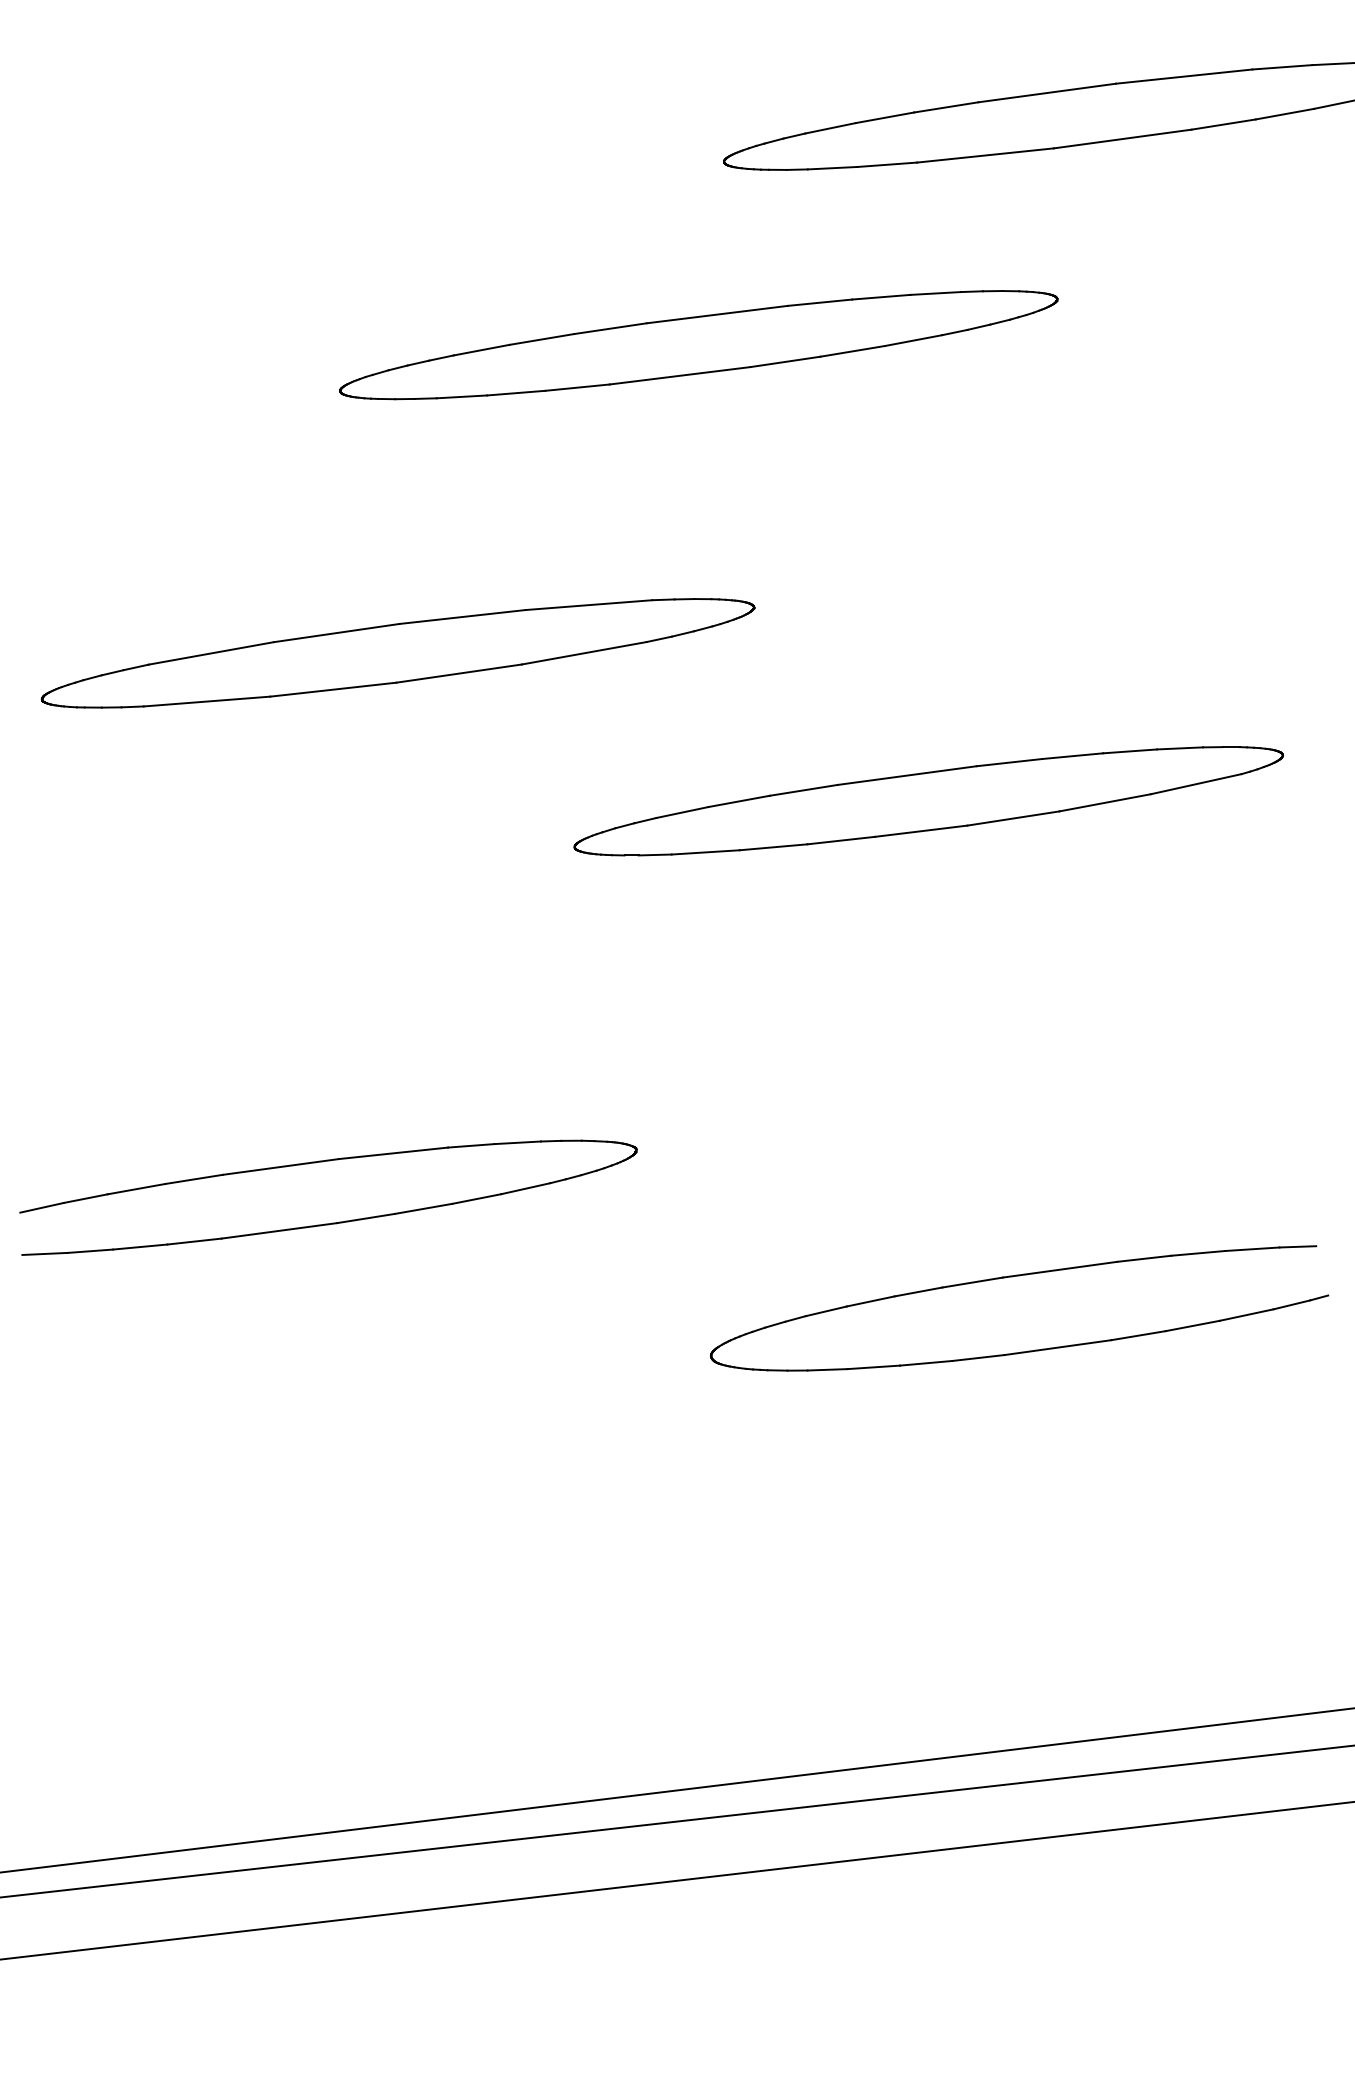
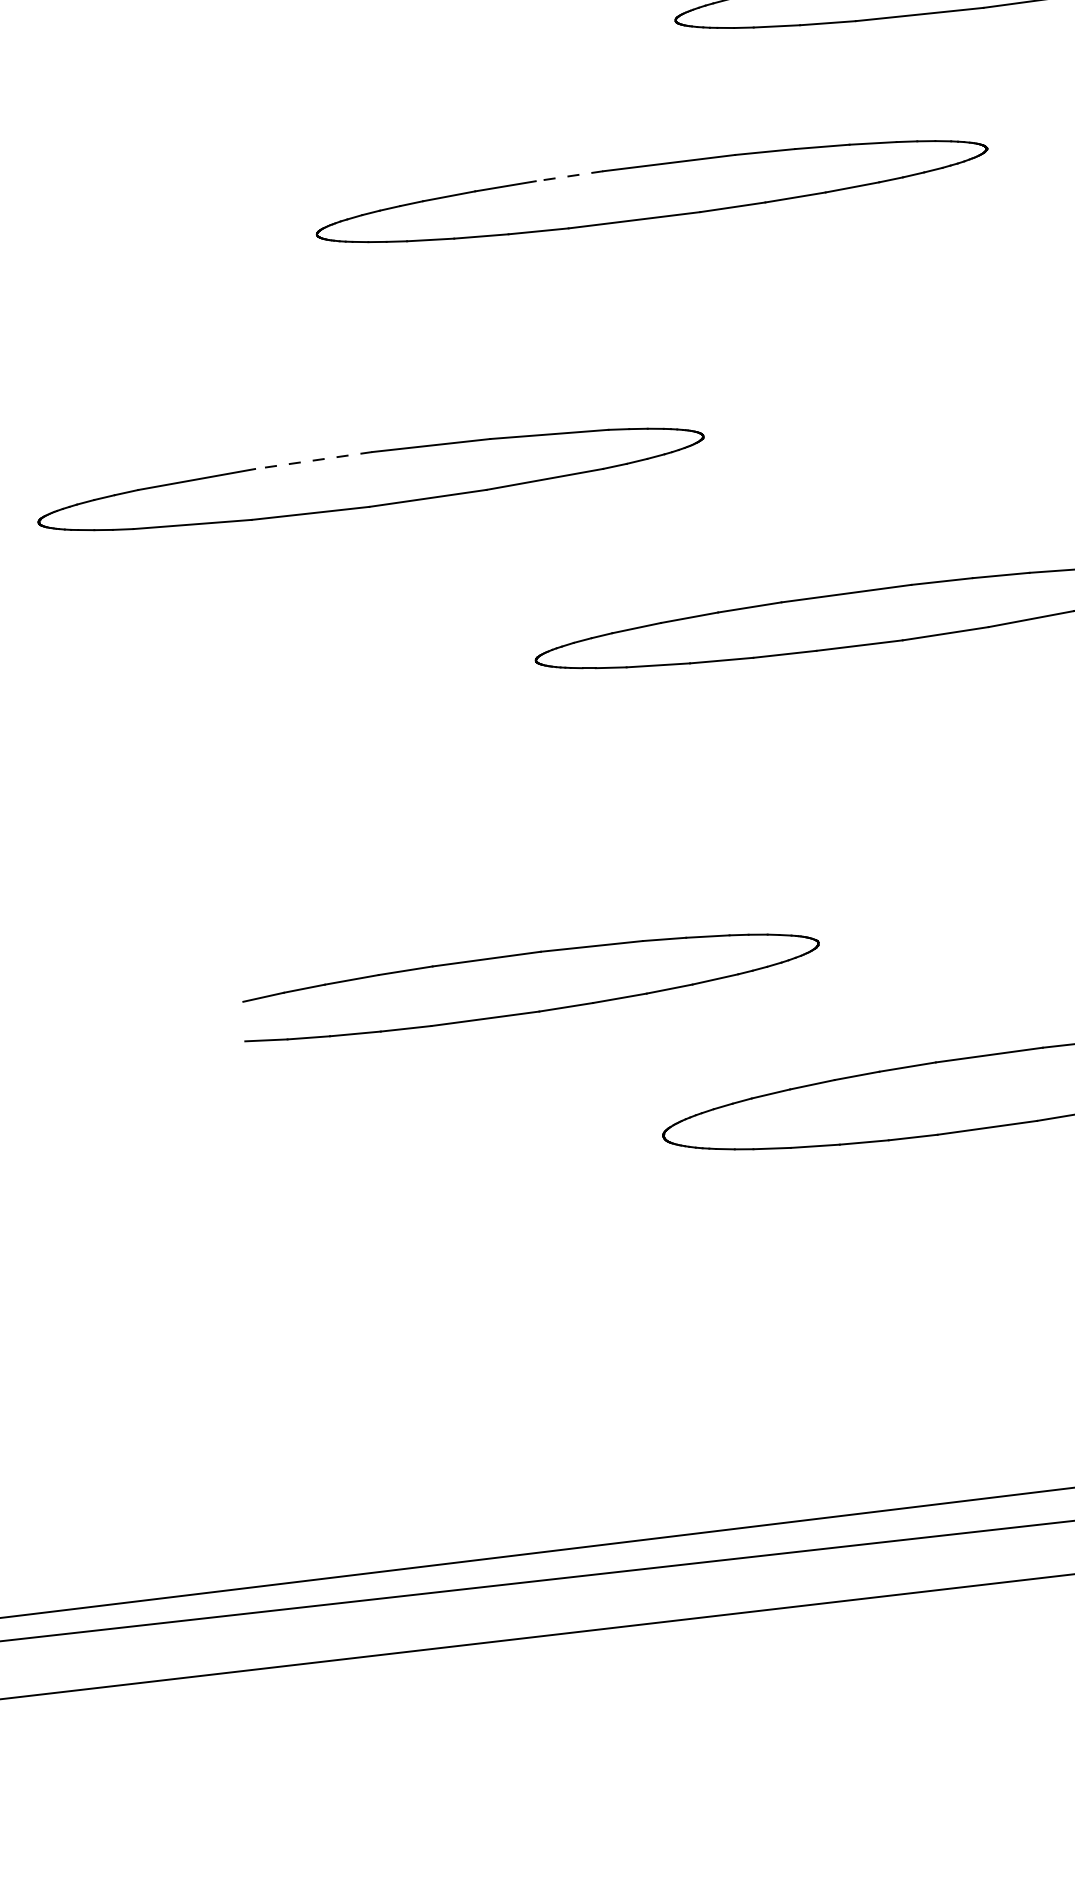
line: (610, 328) -> (569, 176), solid -> dashed
line: (336, 633) -> (313, 460), solid -> dashed
part: (332, 1222) -> (534, 1011), moved

